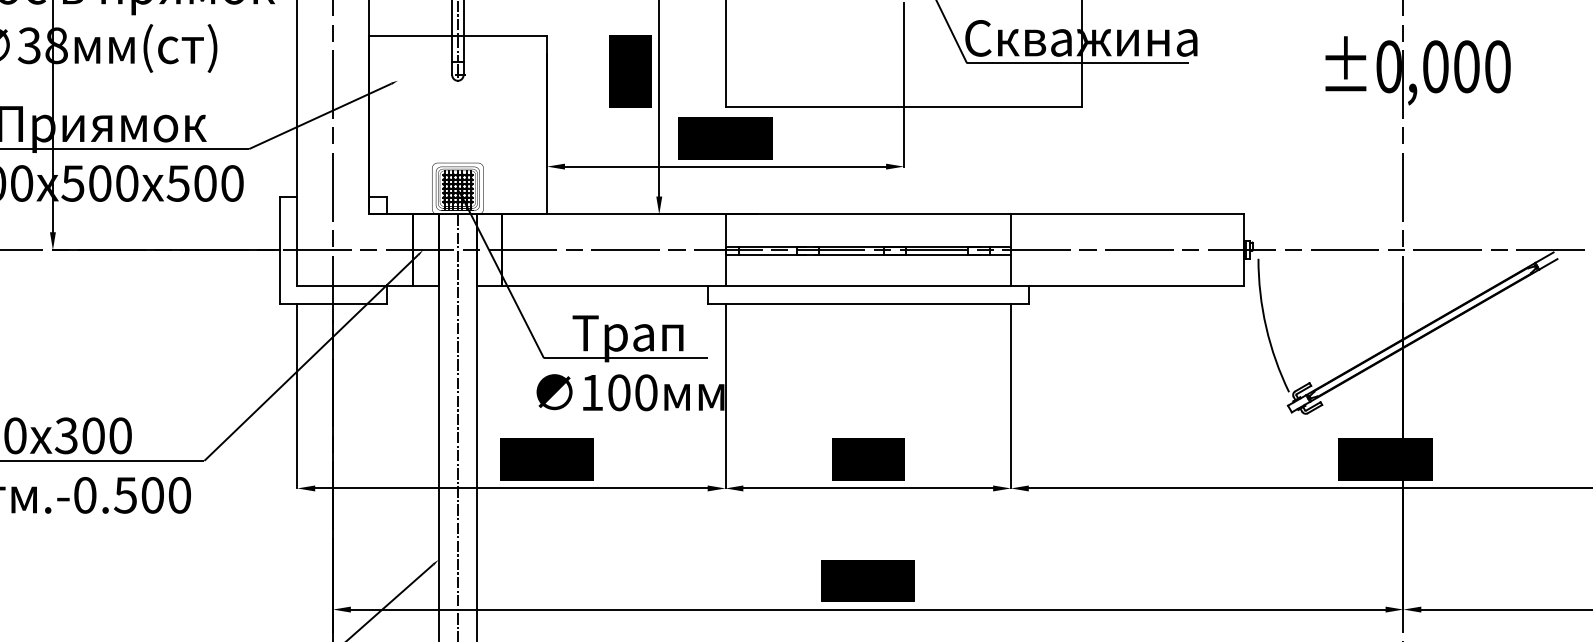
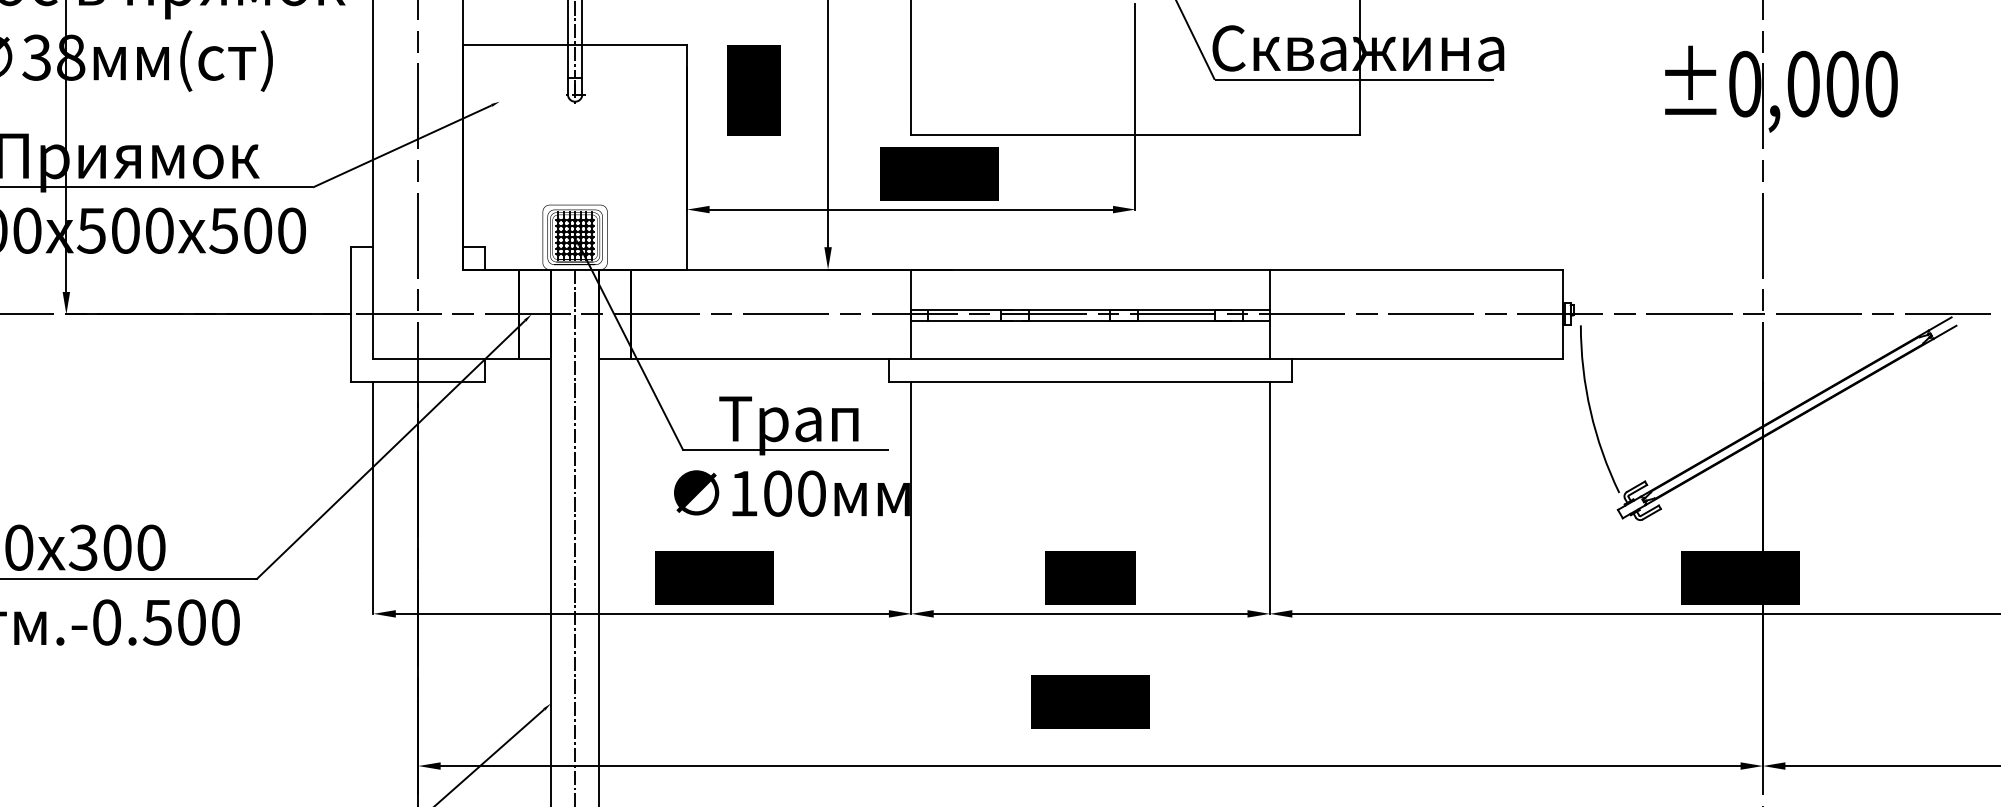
text: (630, 71) -> (753, 90), moved
text: (725, 137) -> (939, 173), moved
text: (547, 459) -> (714, 577), moved
text: (868, 580) -> (1090, 701), moved

